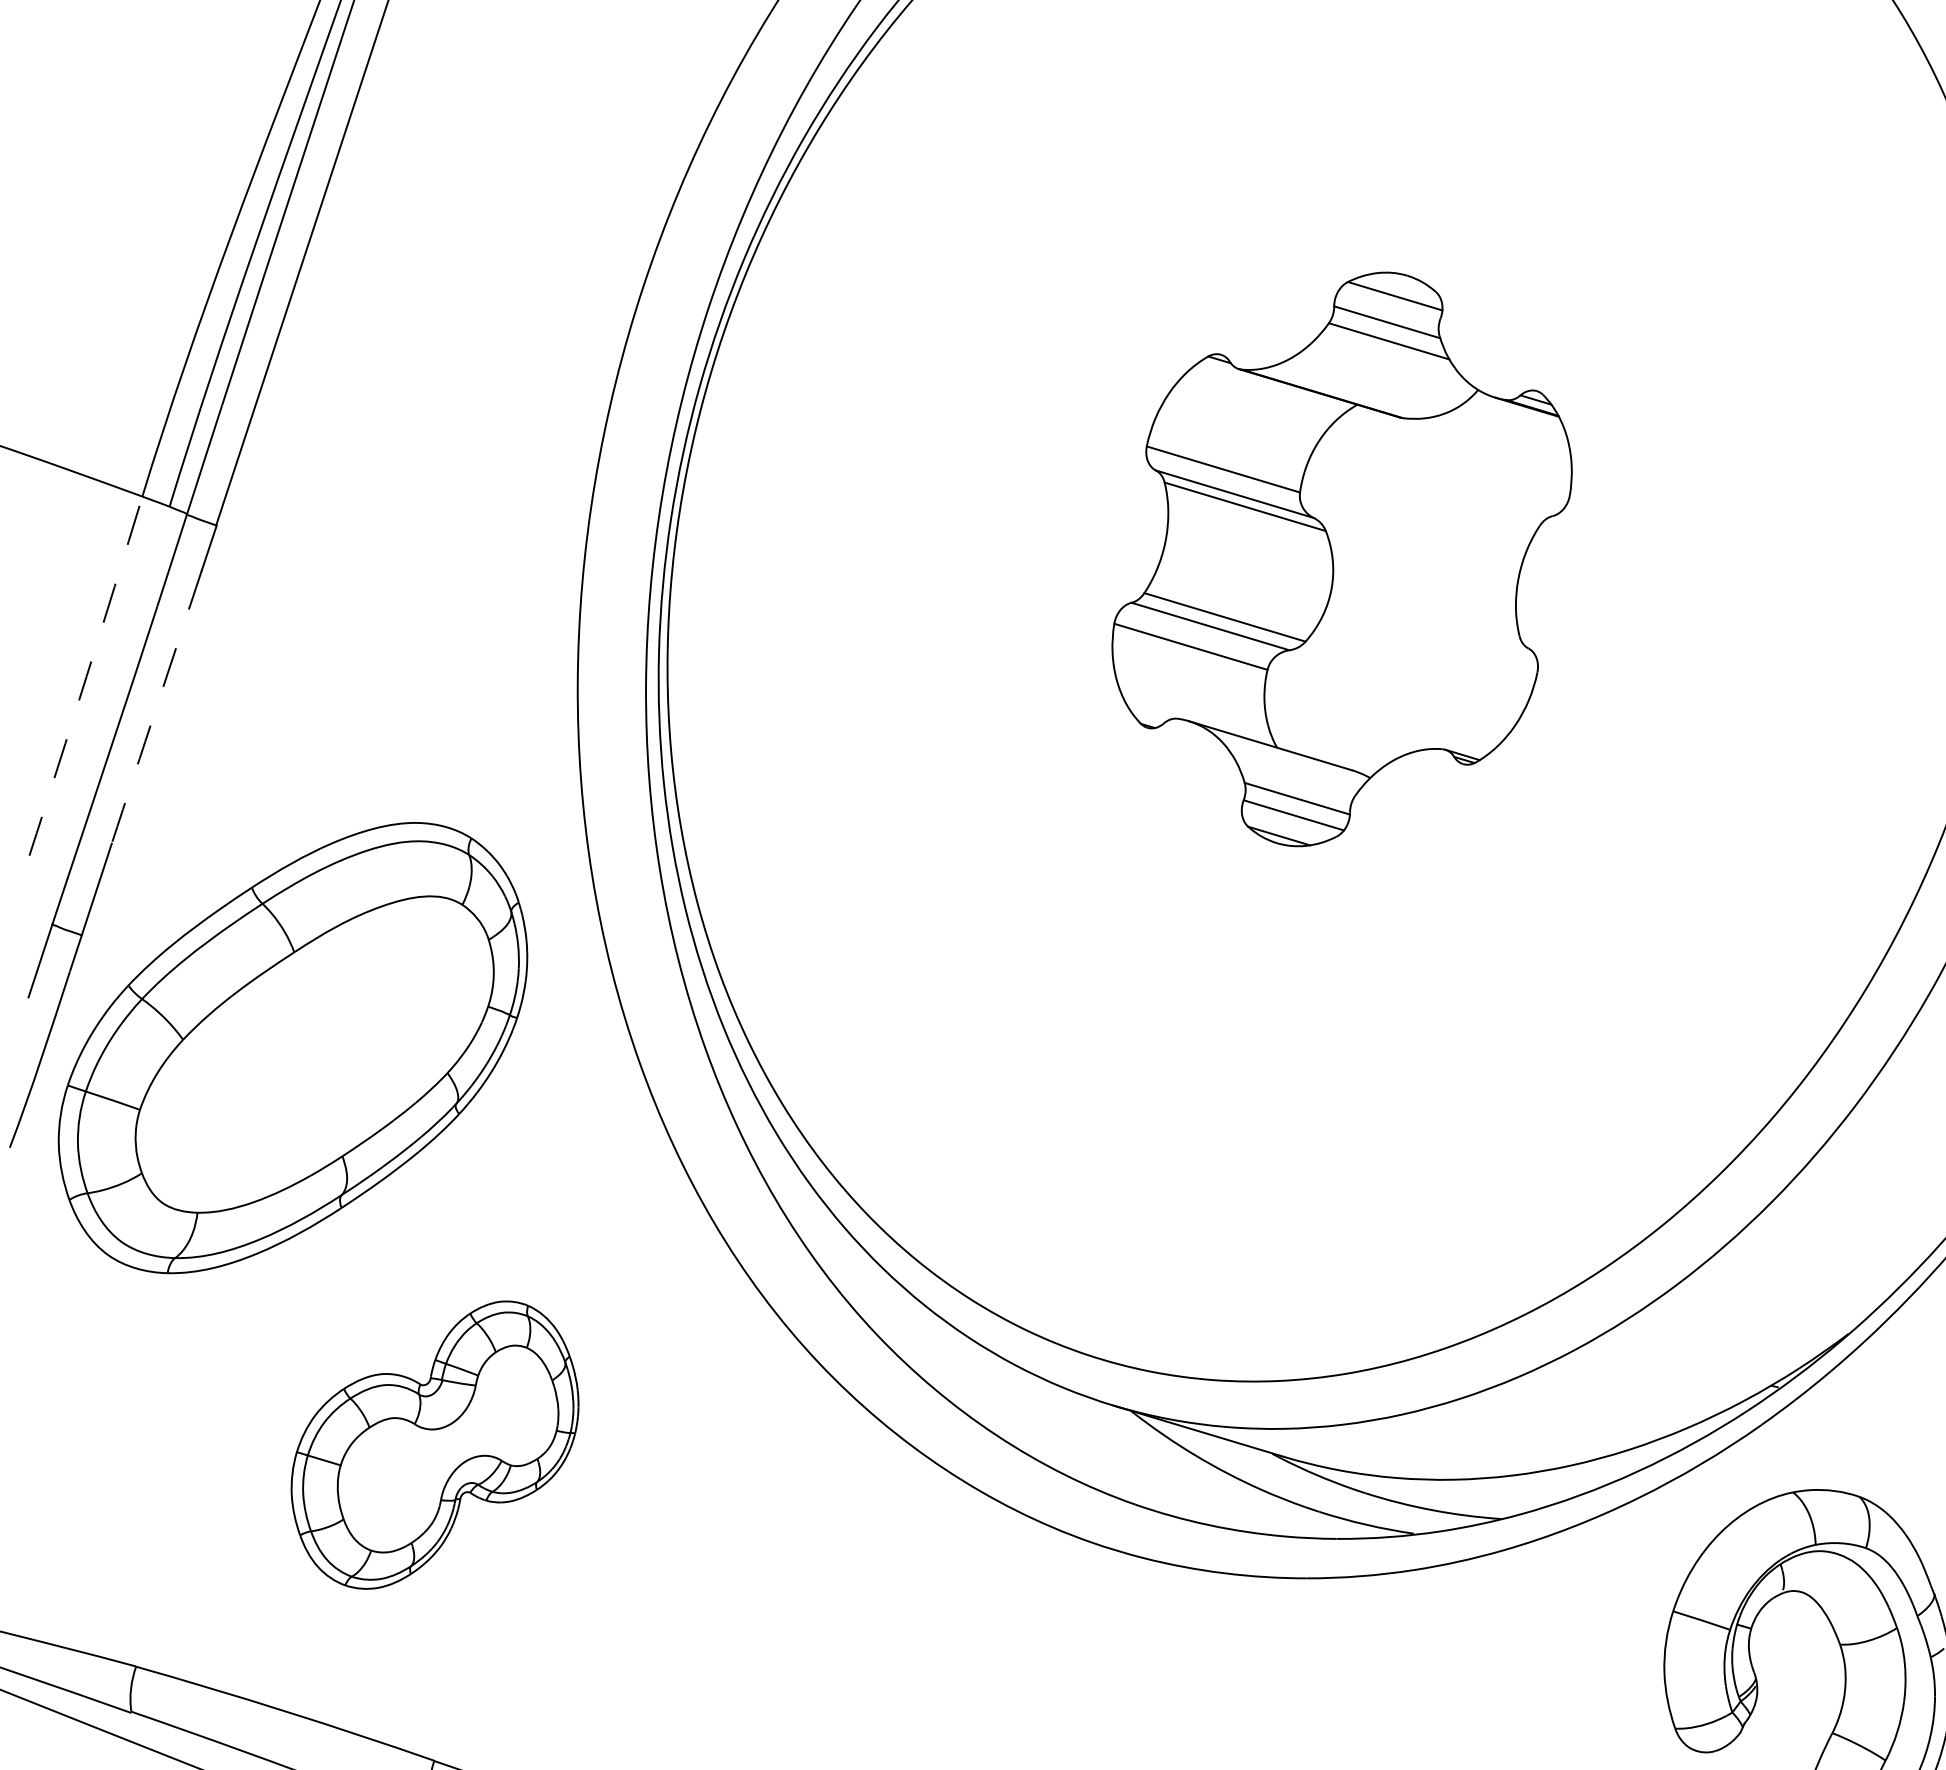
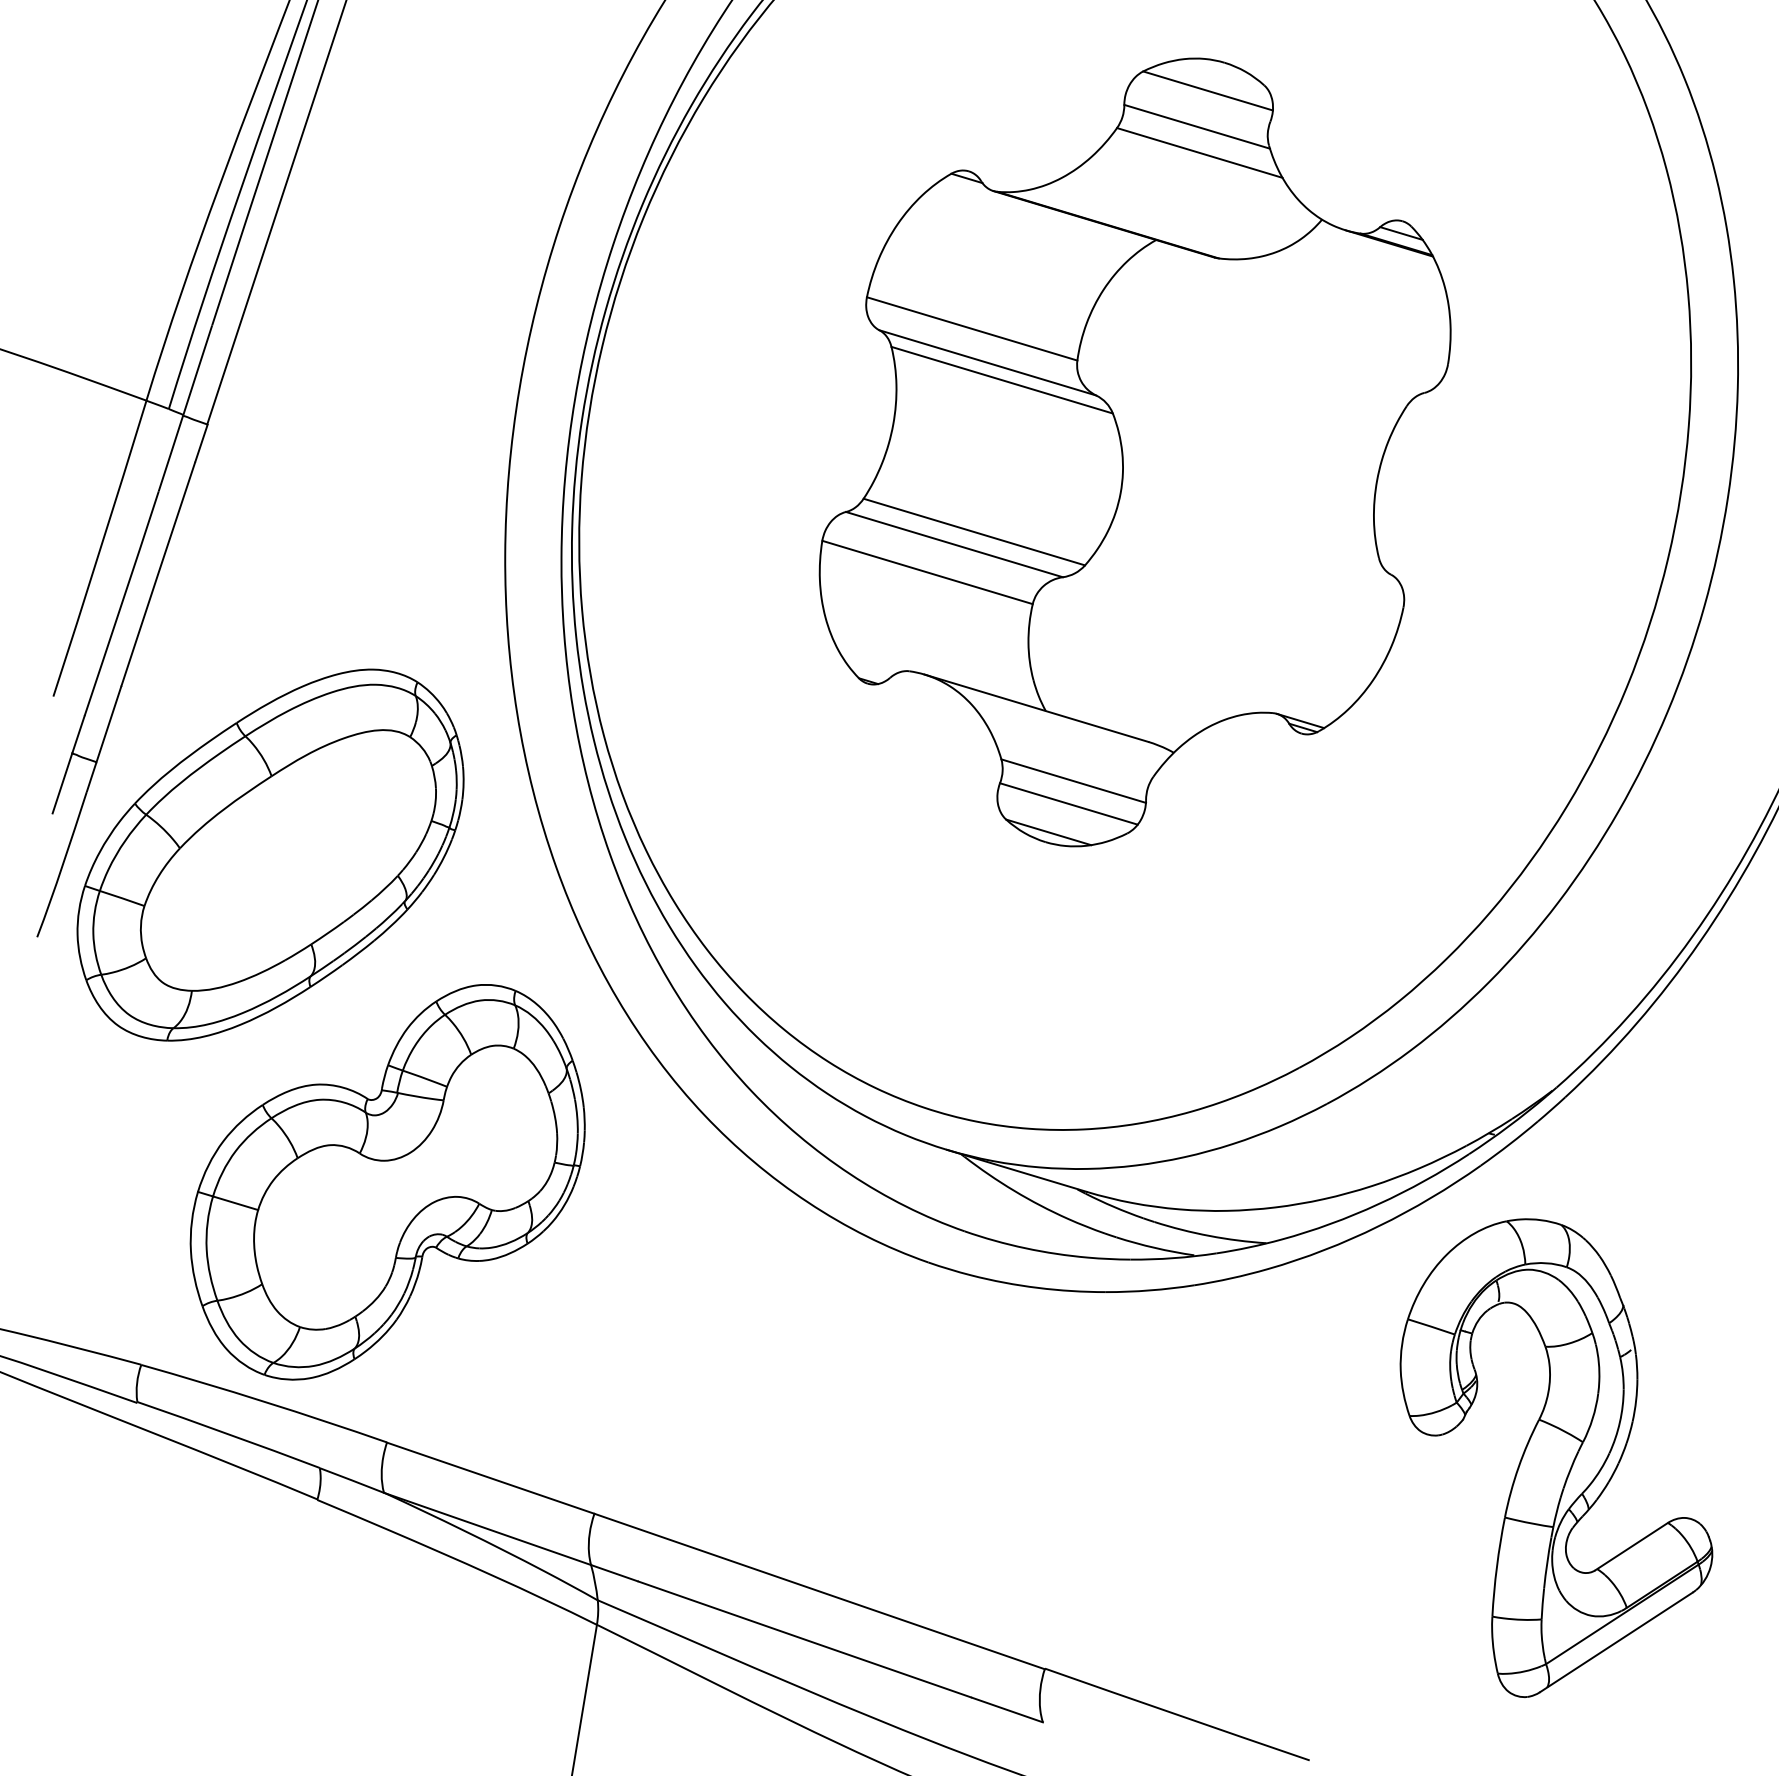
part: (1341, 559) -> (1134, 452), size x1.67
arc: (86, 675) -> (100, 548), dashed -> solid
arc: (157, 707) -> (158, 574), dashed -> solid
part: (434, 1445) -> (387, 1182), size x1.67

